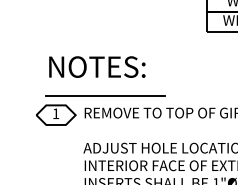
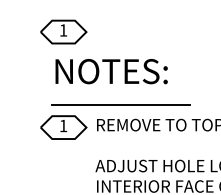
part: (56, 32) -> (64, 31), added

